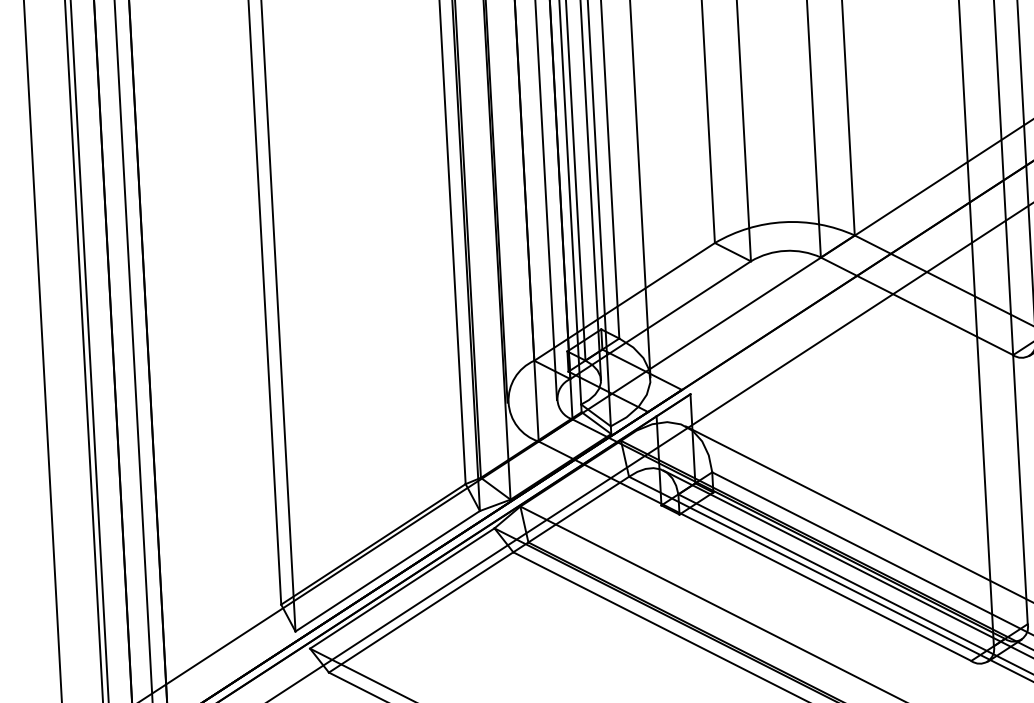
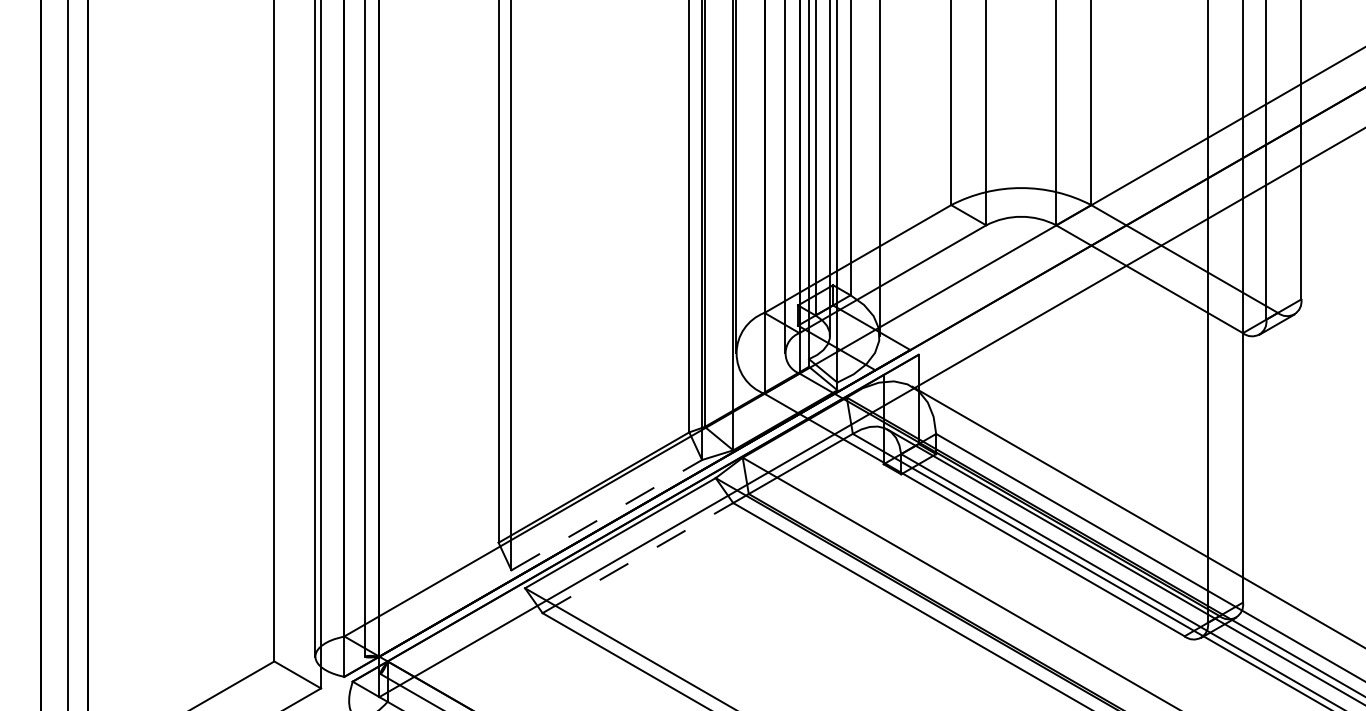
line: (388, 570) -> (607, 514), solid -> dashed
line: (421, 611) -> (638, 557), solid -> dashed

